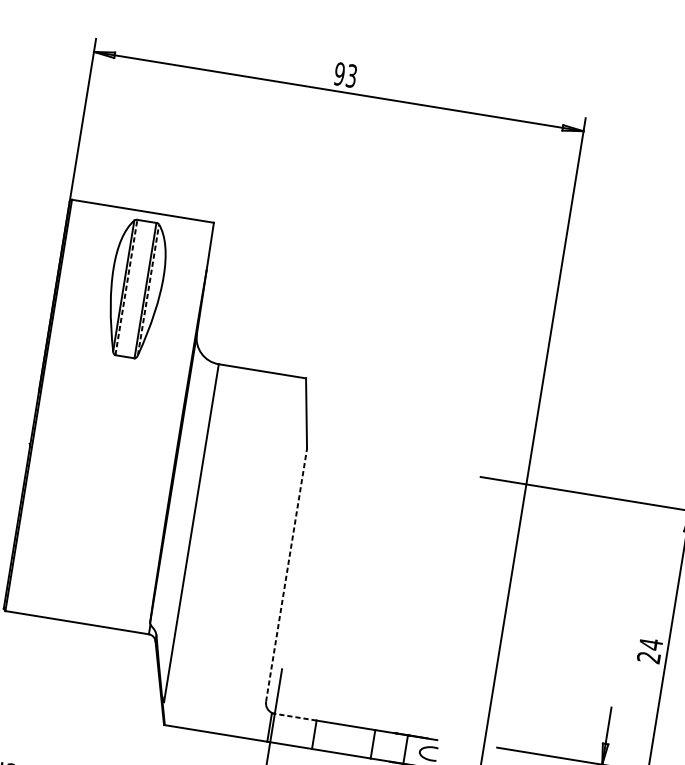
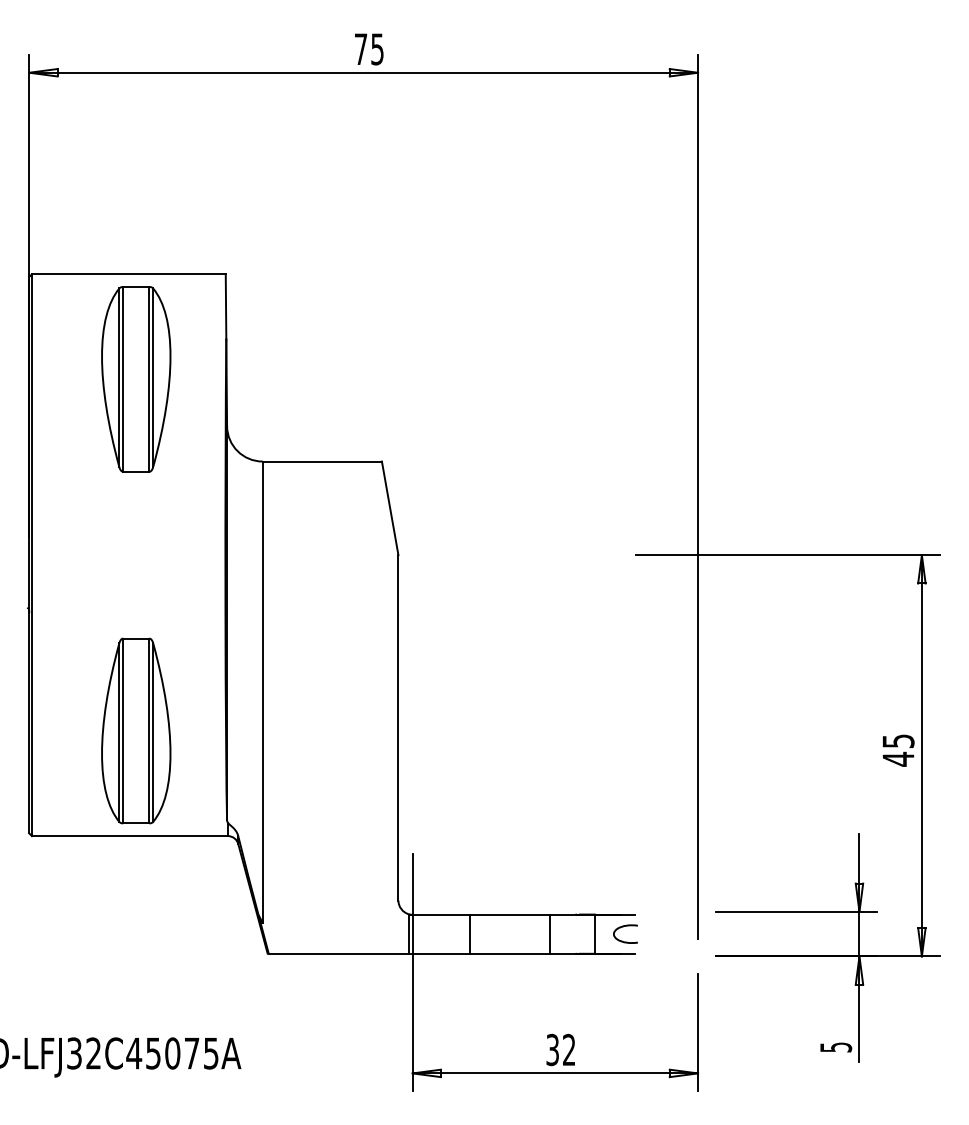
text: (345, 75) -> (368, 49), 93 -> 75
line: (126, 286) -> (123, 378), dashed -> solid
line: (148, 289) -> (153, 377), dashed -> solid
part: (94, 546) -> (136, 730), added
line: (286, 575) -> (398, 727), dashed -> solid
text: (650, 650) -> (898, 749), 24 -> 45
line: (295, 717) -> (441, 914), dashed -> solid

